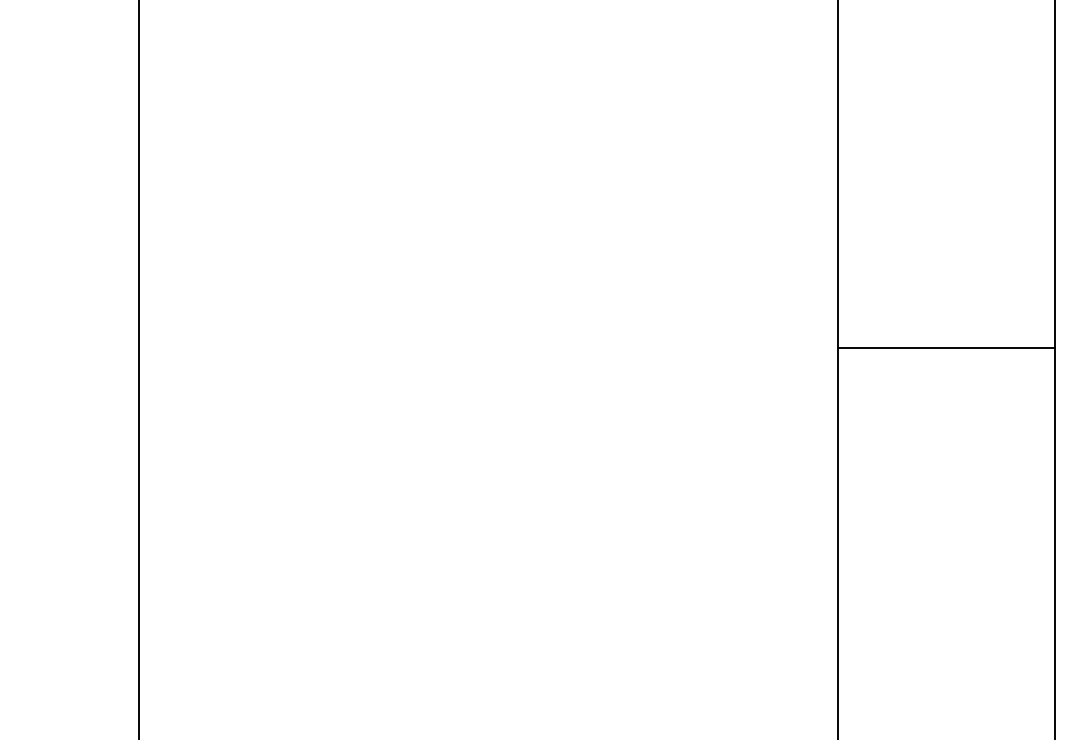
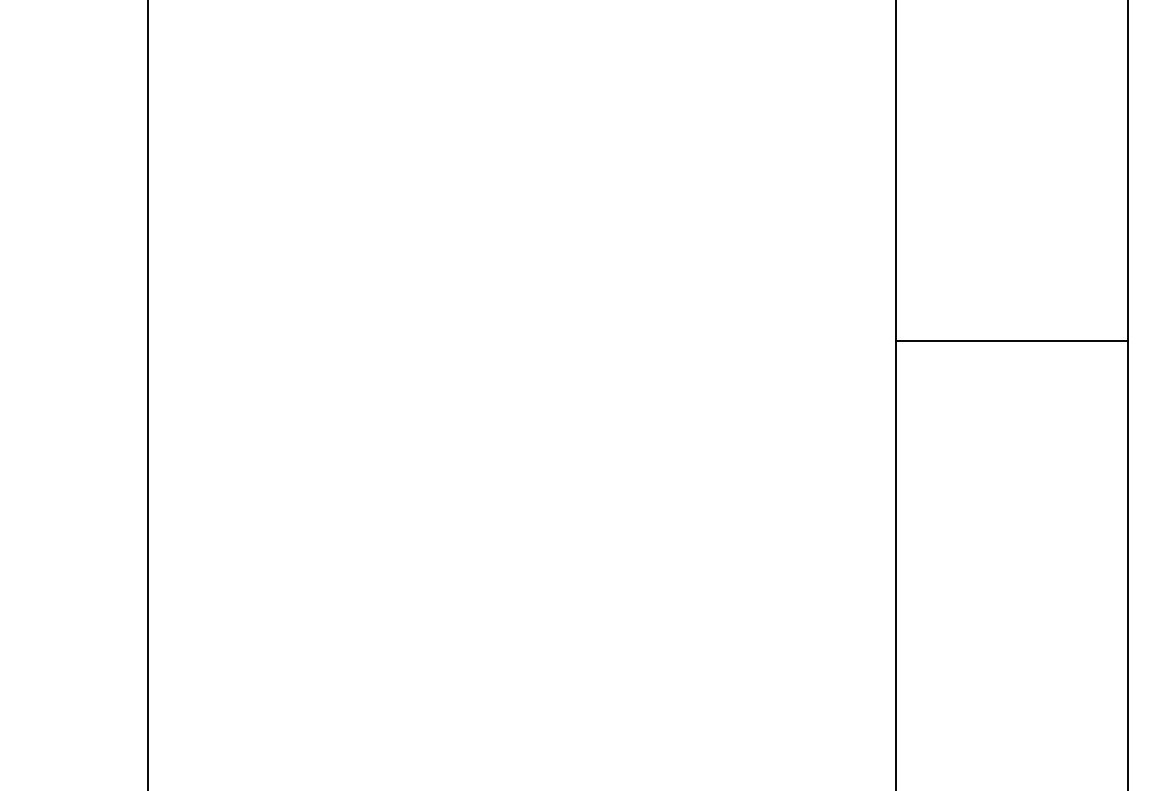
line: (946, 348) -> (1011, 341), moved

